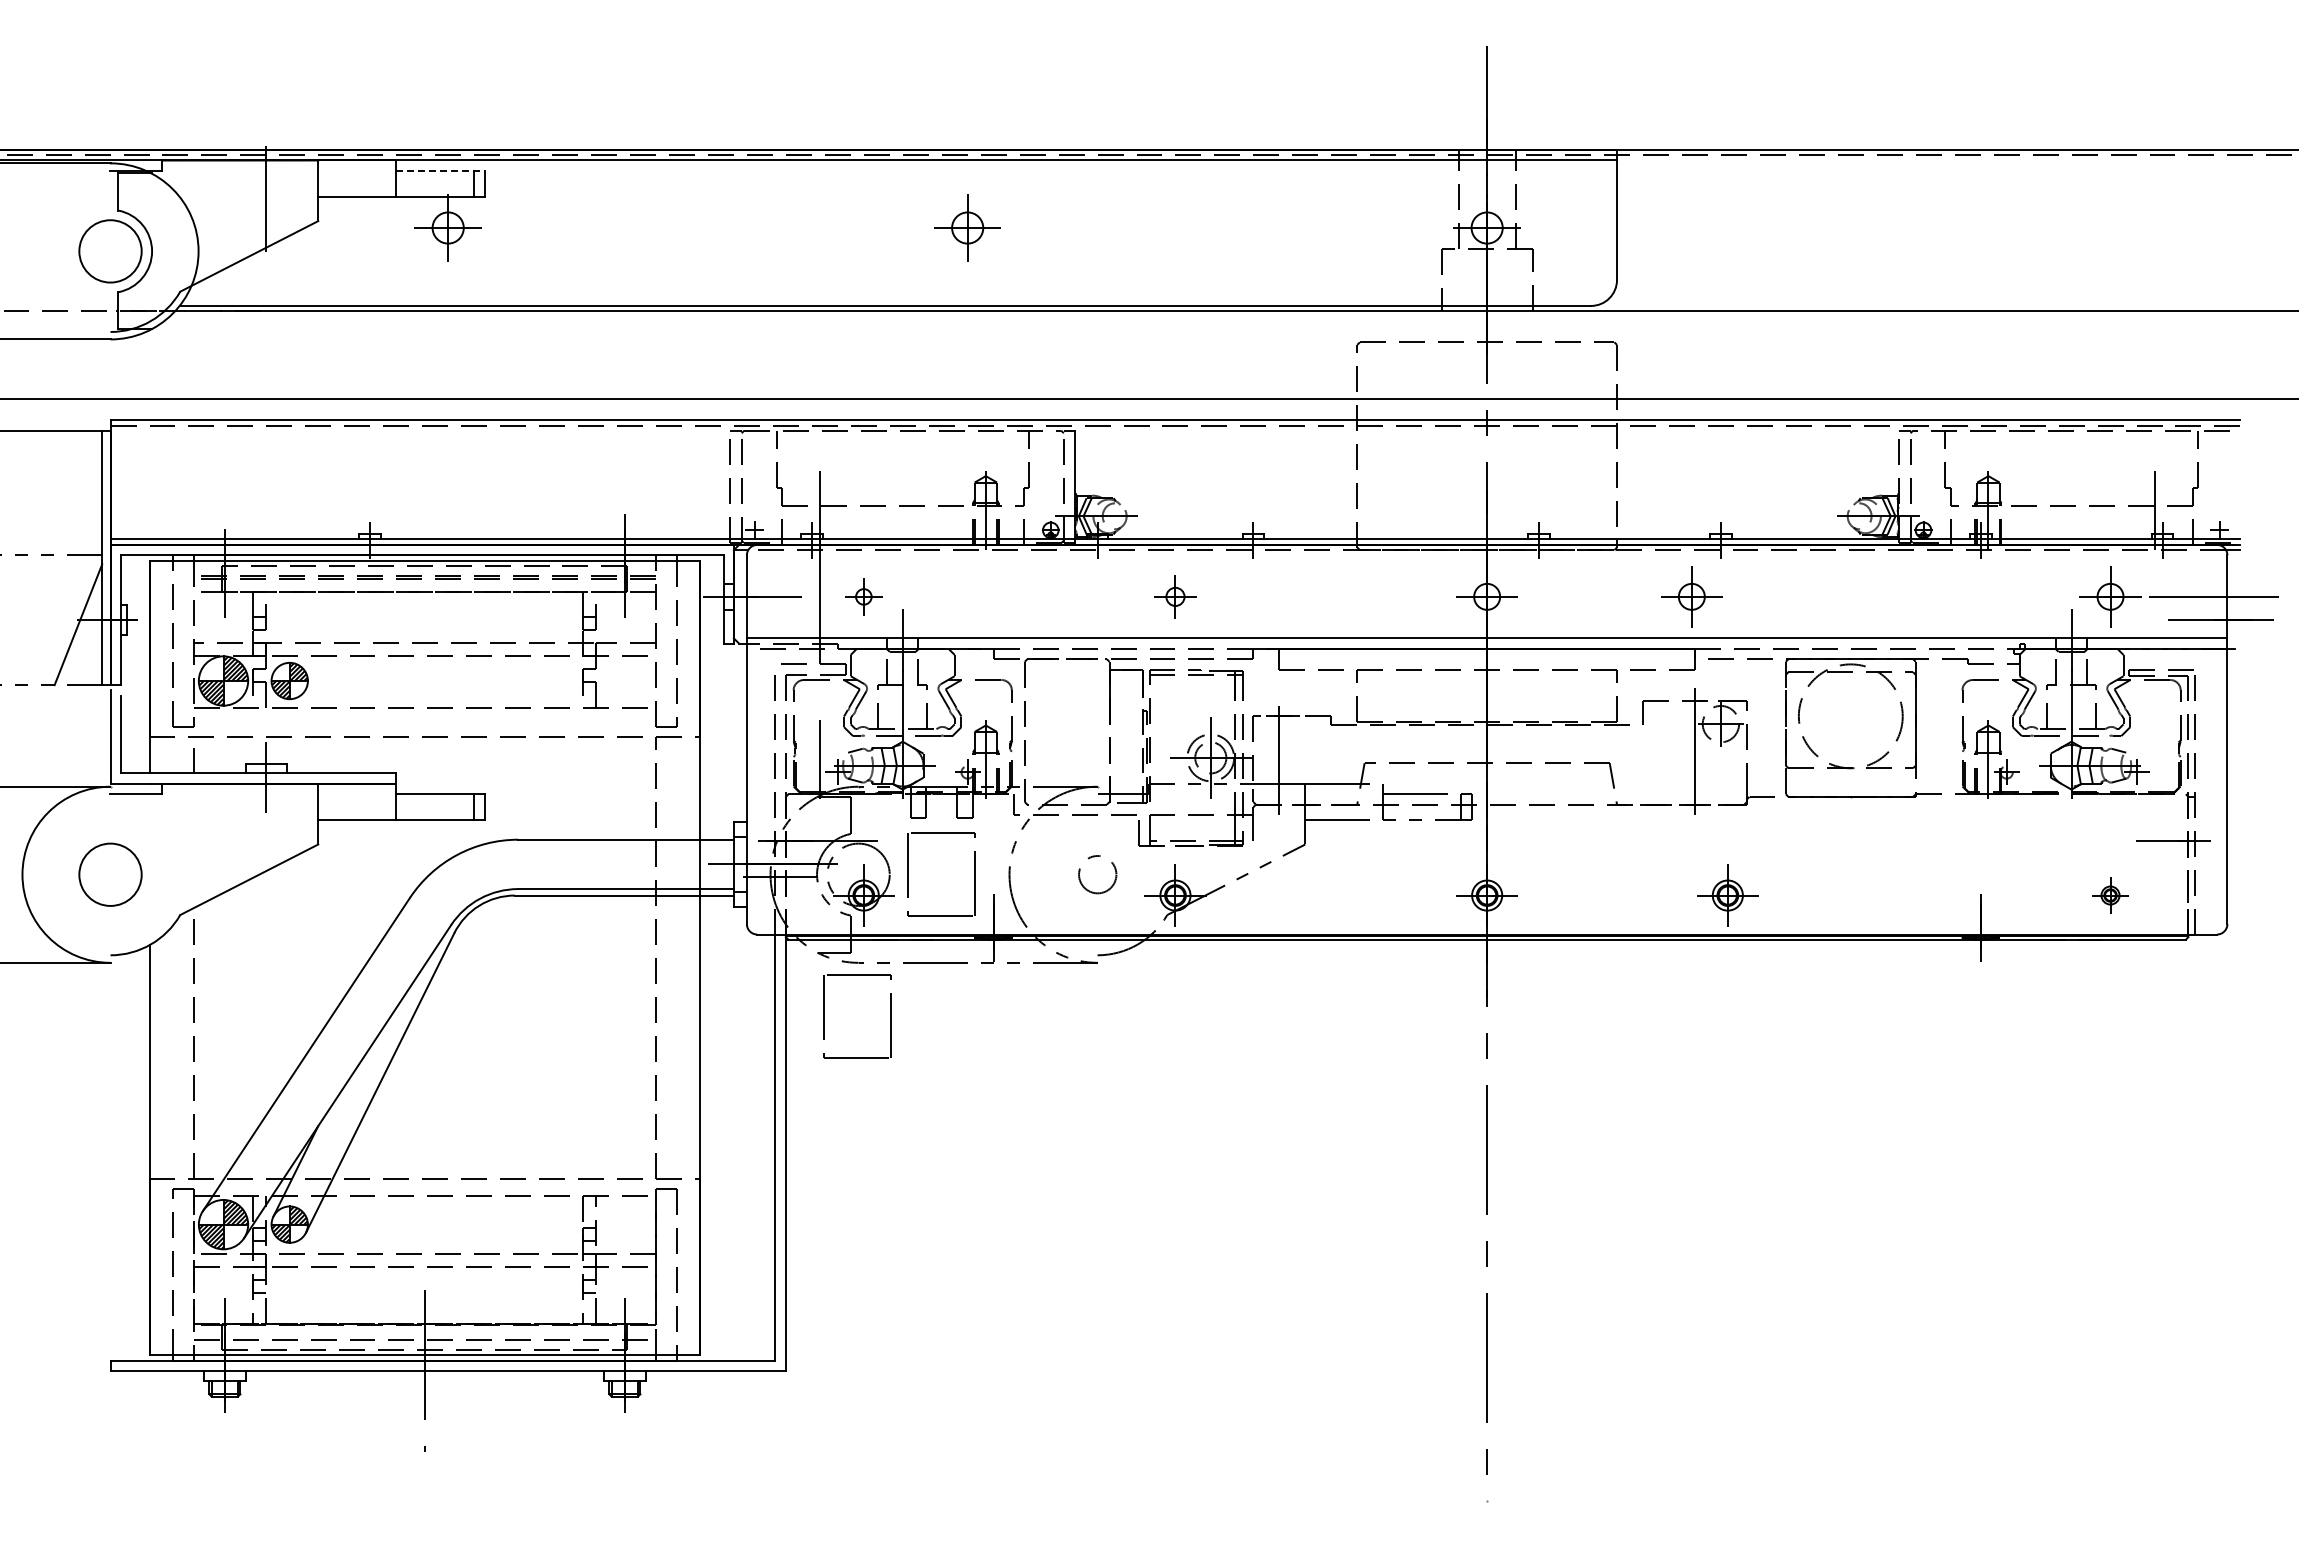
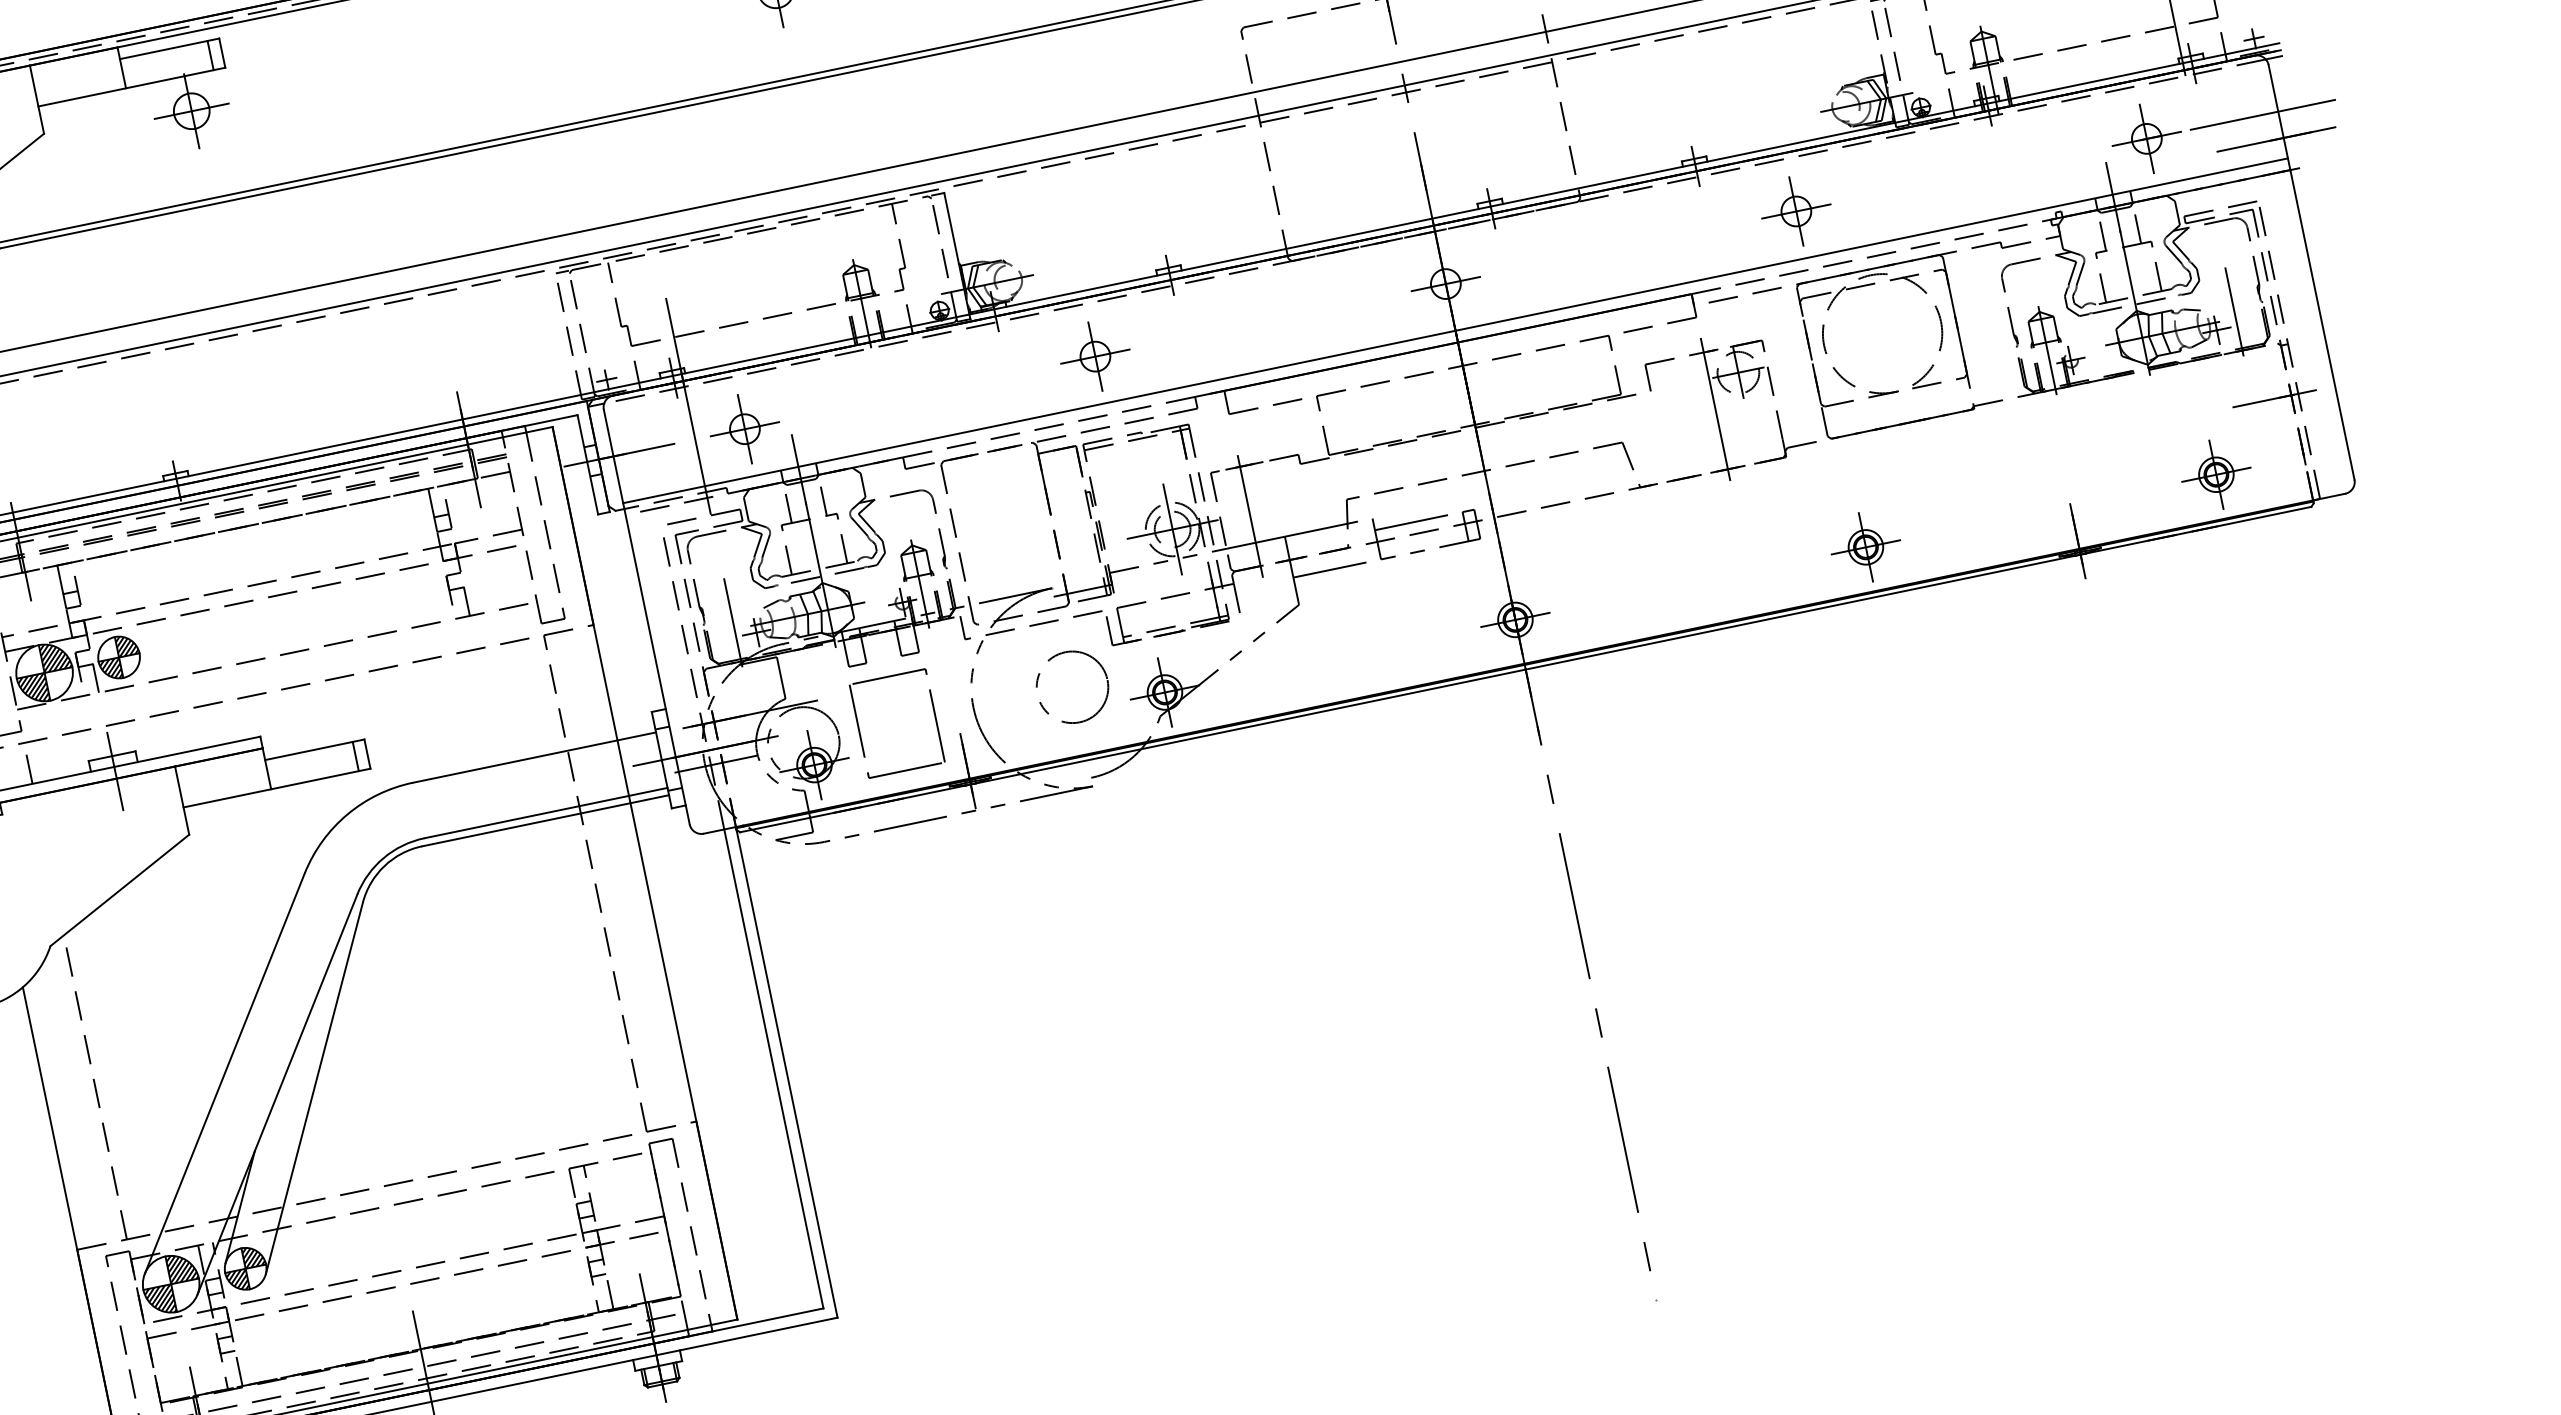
line: (440, 170) -> (169, 48), dashed -> solid
part: (863, 596) -> (744, 428), size x1.67
part: (1175, 596) -> (1095, 356), size x1.43
part: (1691, 596) -> (1795, 211), moved
line: (2154, 759) -> (2234, 311), added
circle: (1097, 874) -> (1072, 686), size x1.67
part: (1727, 895) -> (1865, 547), moved
part: (2110, 895) -> (2216, 474), size x1.67
part: (824, 1016) -> (798, 910), removed

